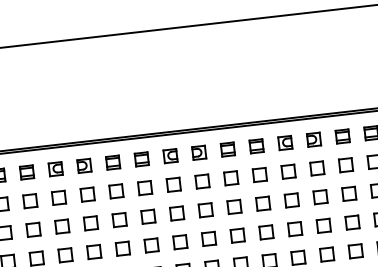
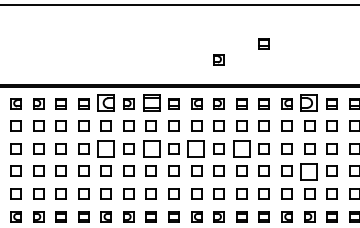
part: (246, 70) -> (263, 43), added
part: (191, 96) -> (218, 59), added
part: (313, 139) -> (309, 103), size x1.6
part: (111, 162) -> (150, 103), size x1.6
part: (54, 169) -> (105, 103), size x1.6
part: (234, 206) -> (241, 148), size x1.6
part: (176, 213) -> (196, 148), size x1.6
part: (118, 219) -> (150, 148), size x1.6
part: (323, 224) -> (309, 170), size x1.6
part: (61, 226) -> (105, 148), size x1.6

